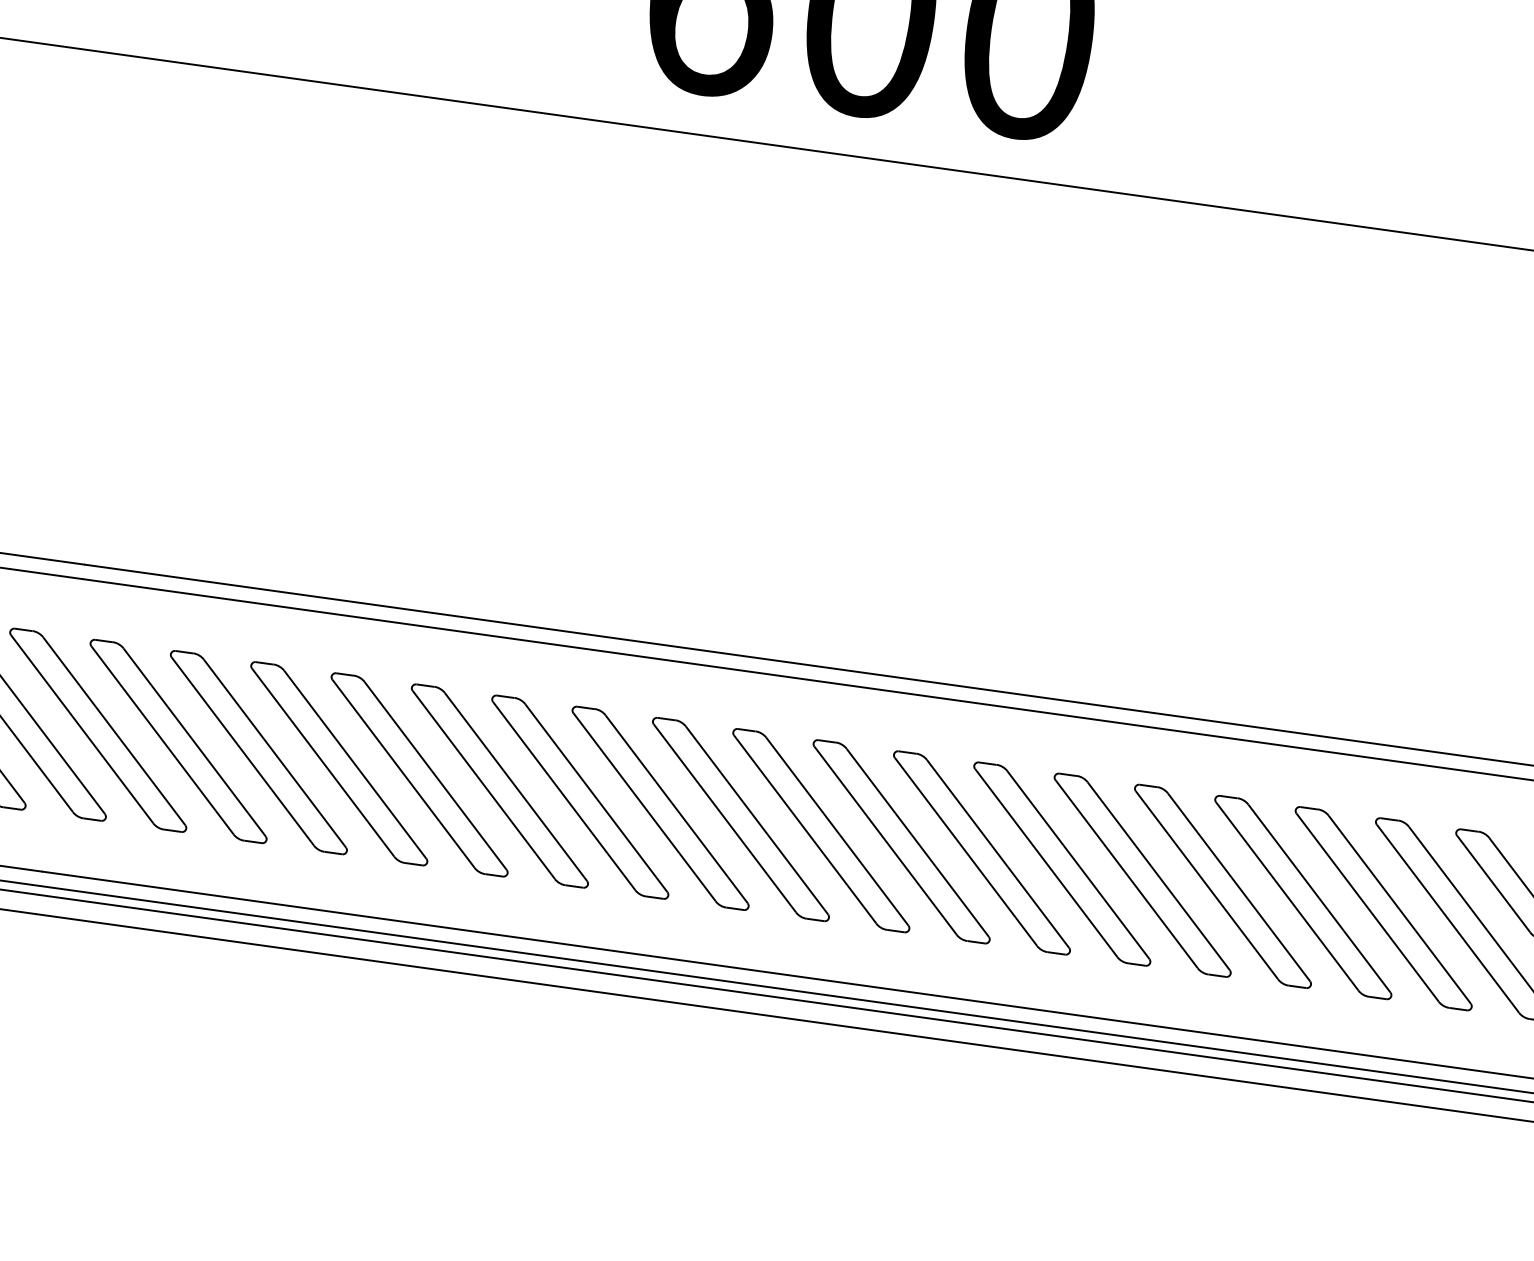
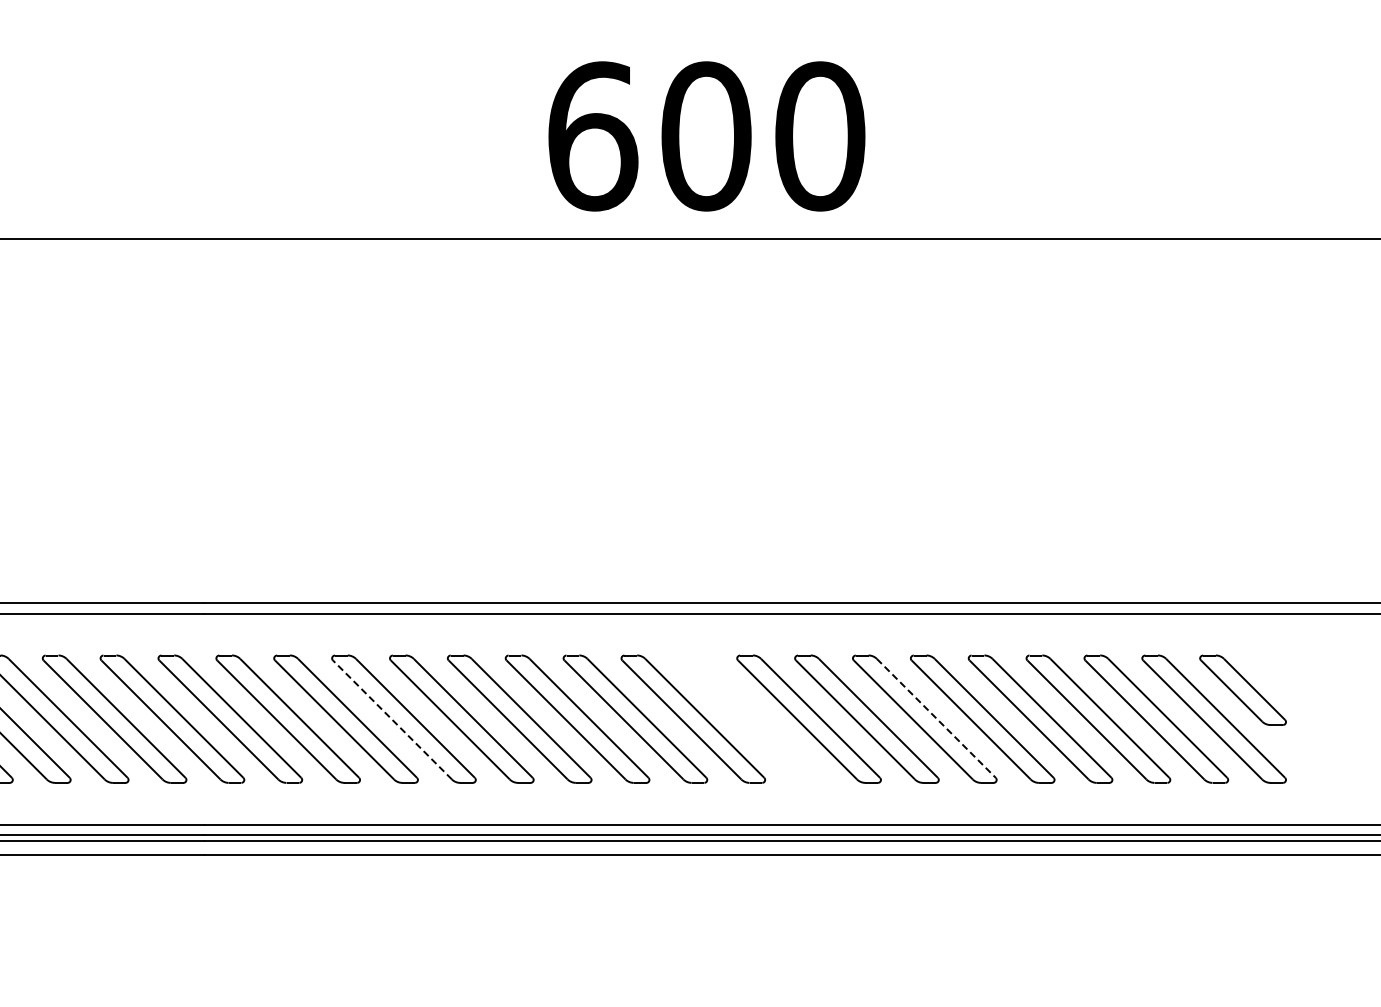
line: (323, 761) -> (392, 719), solid -> dashed
part: (820, 829) -> (750, 718), removed
line: (1078, 865) -> (936, 718), solid -> dashed

